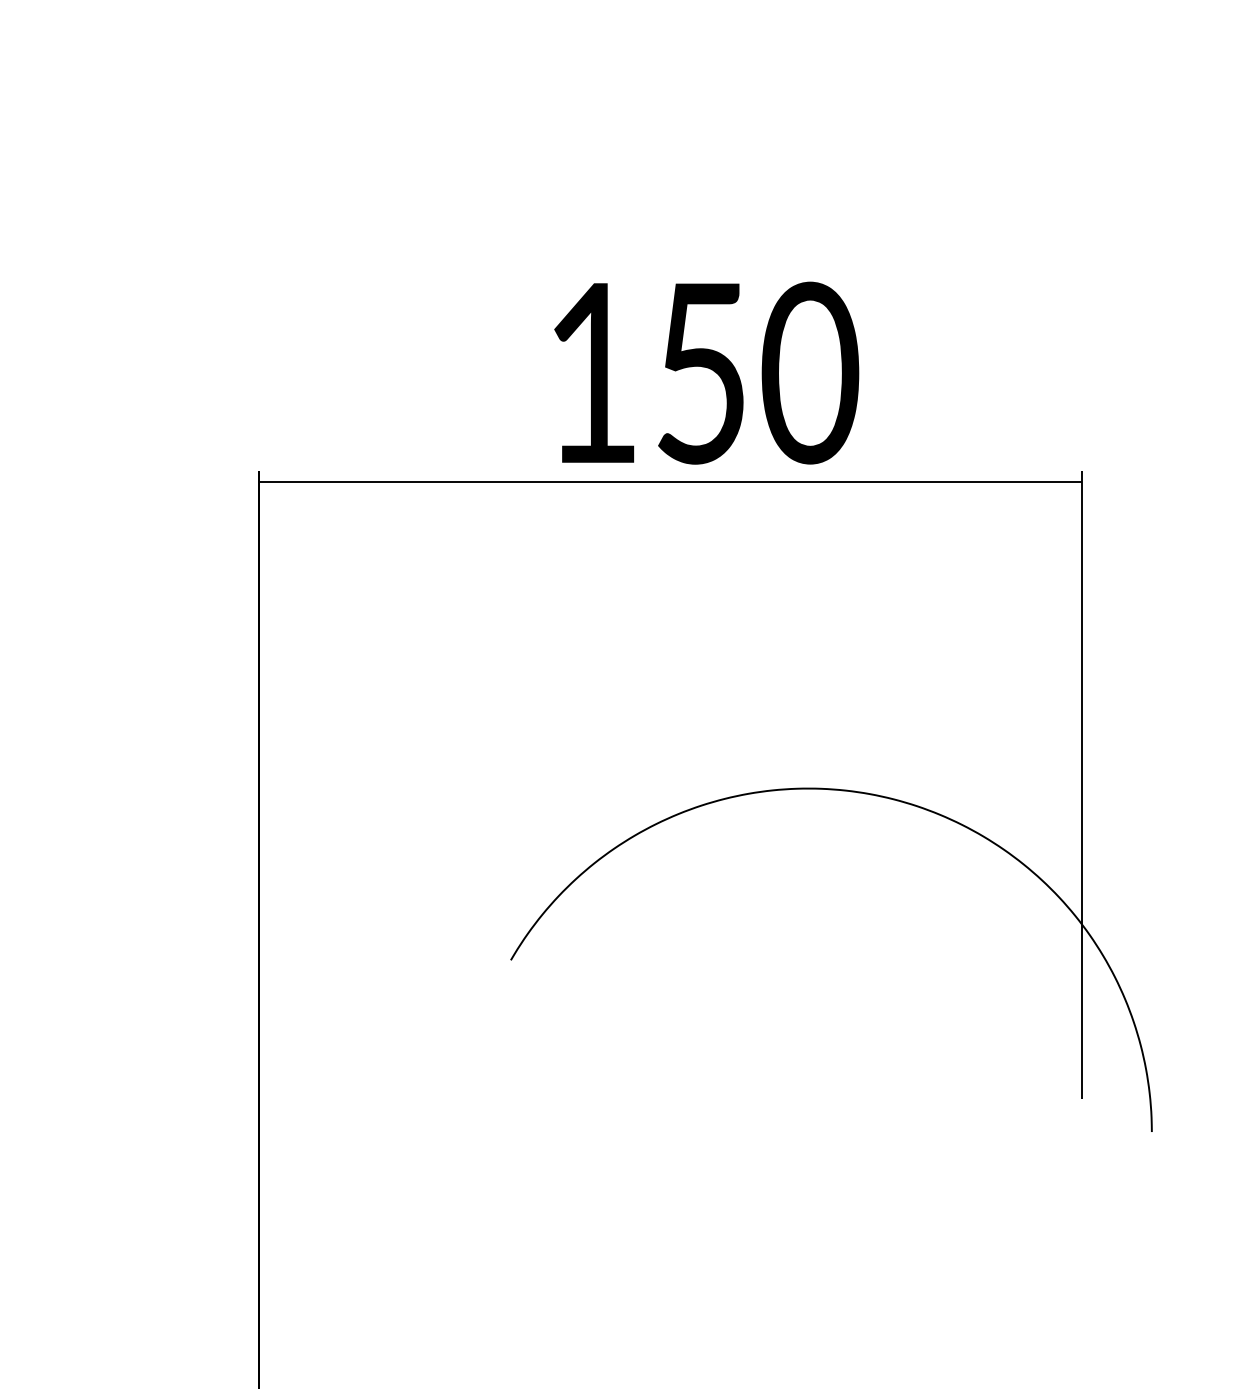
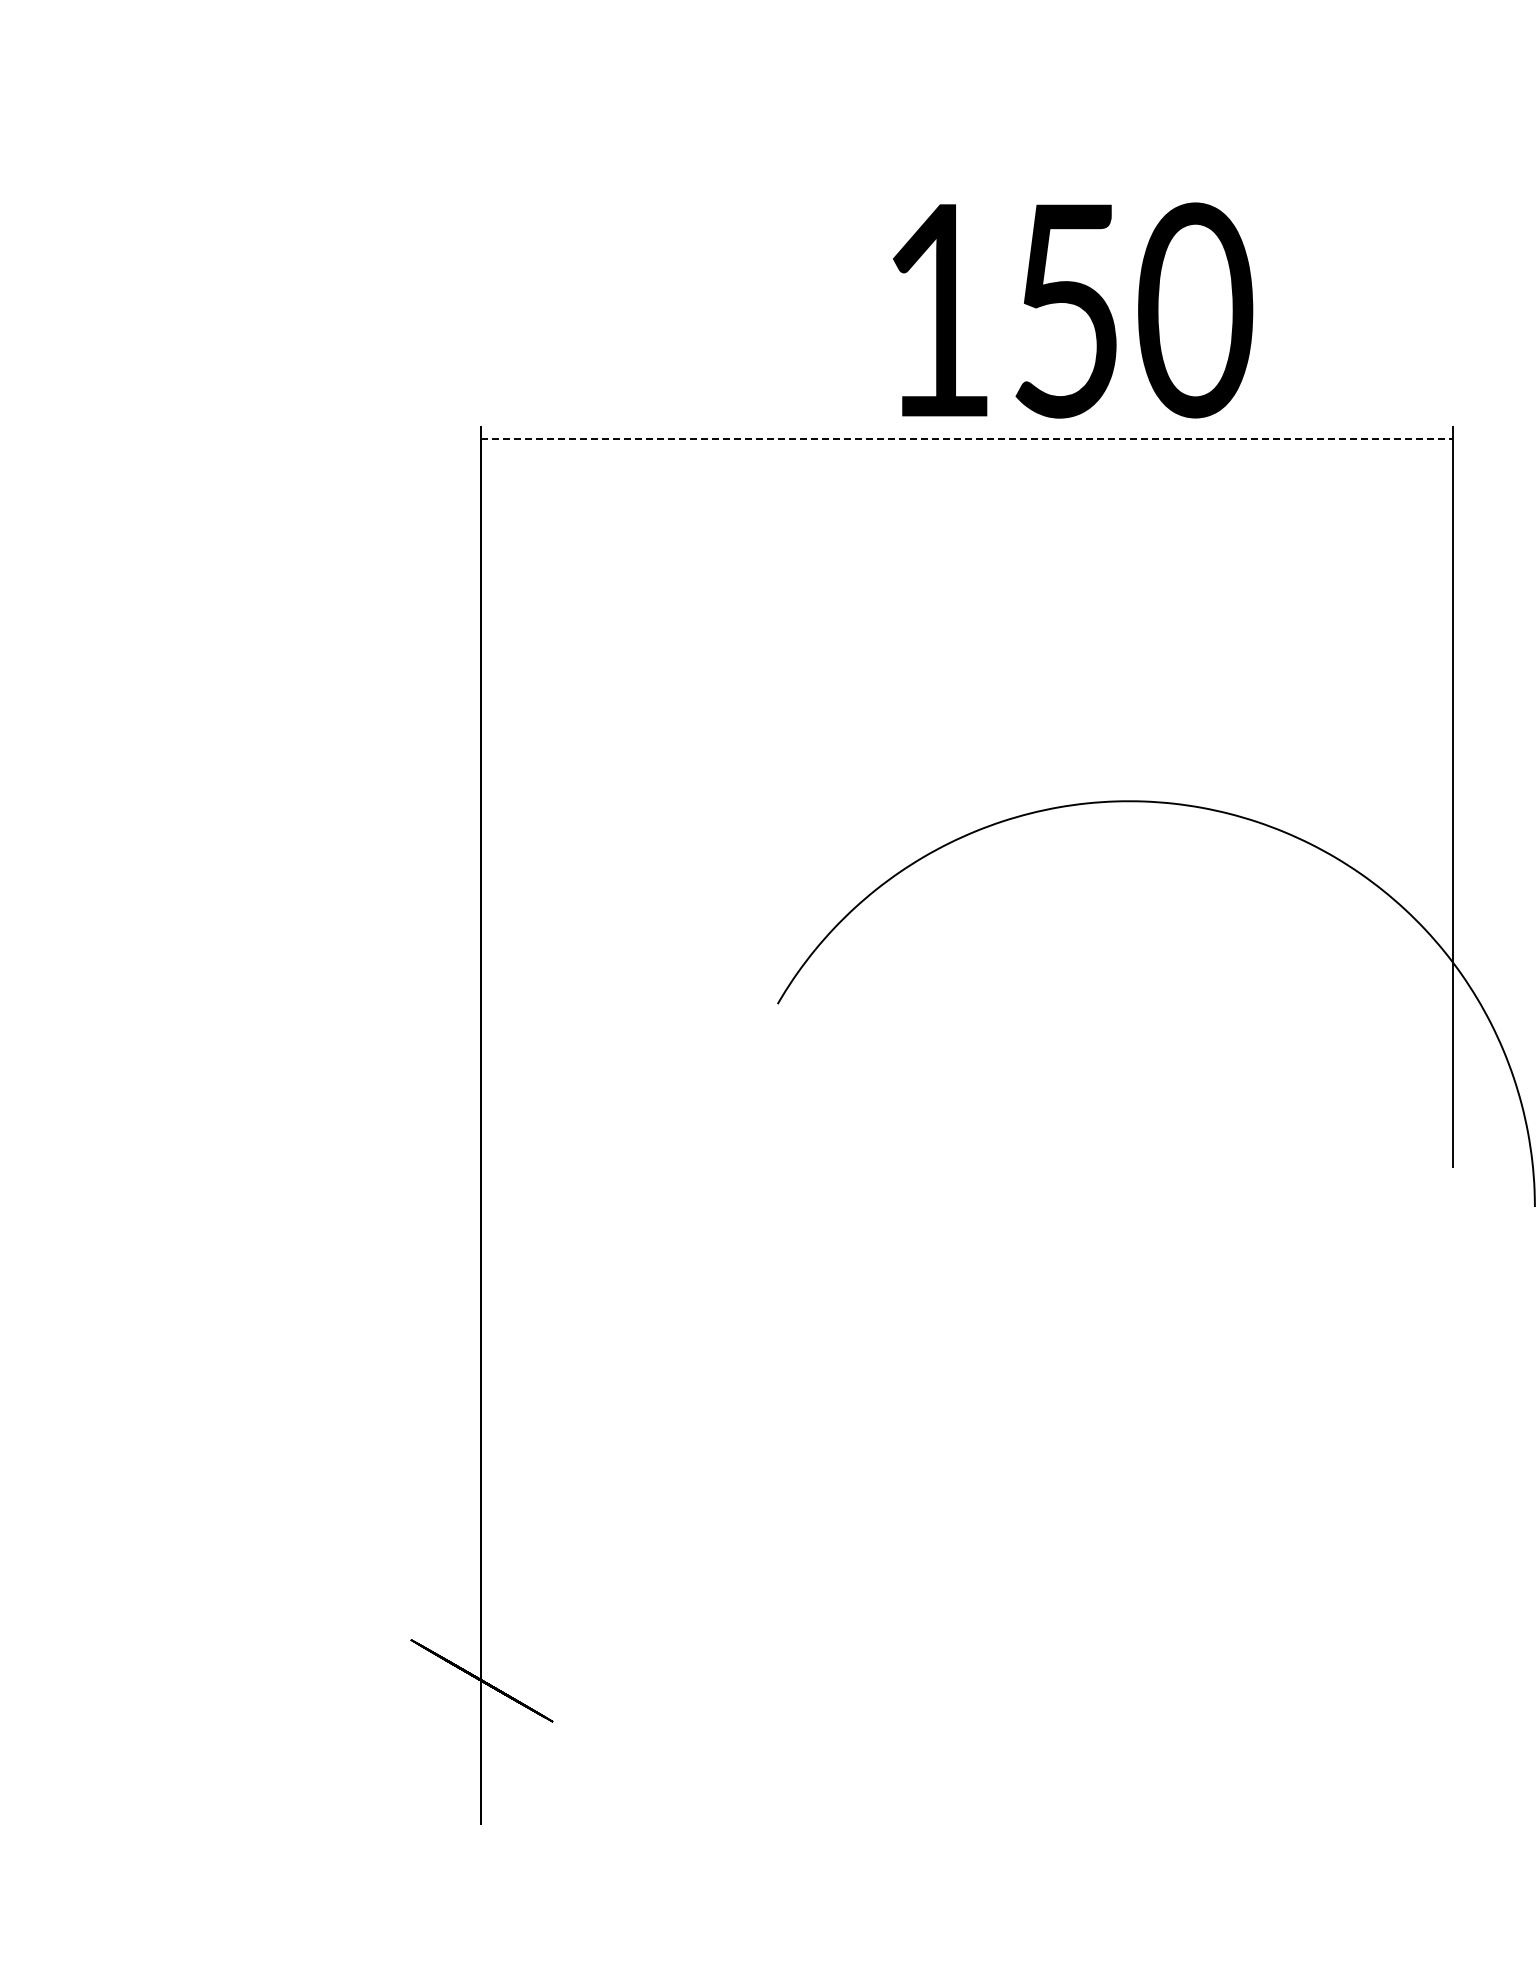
text: (707, 373) -> (1073, 310), moved
line: (671, 481) -> (967, 438), solid -> dashed

